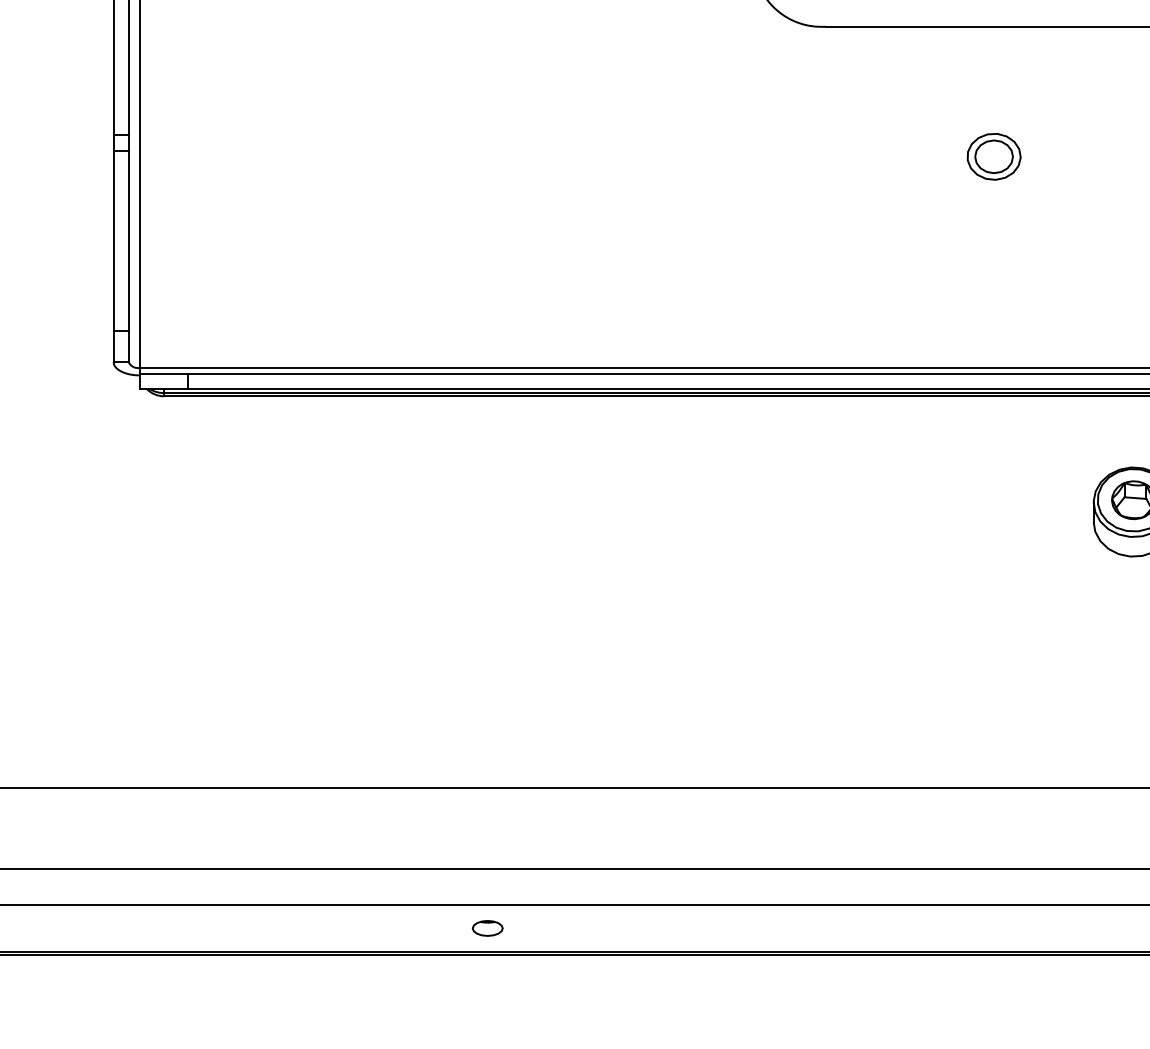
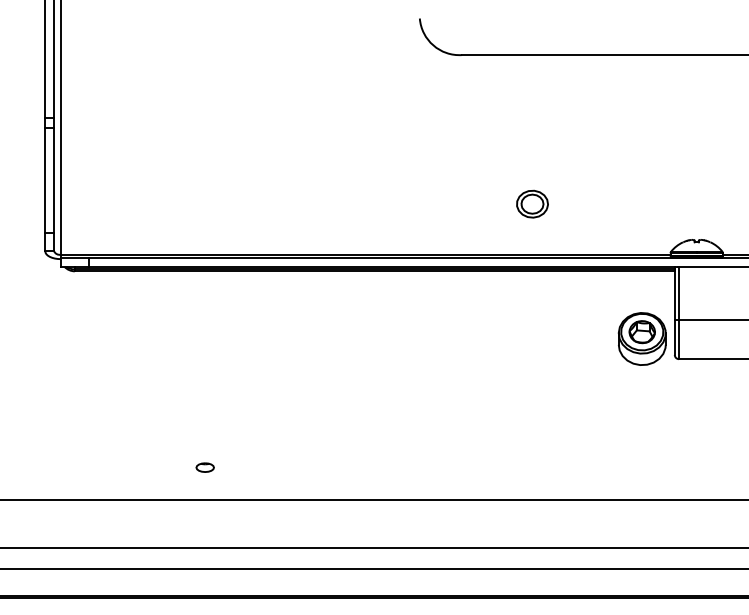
part: (994, 155) -> (532, 203), moved
part: (486, 928) -> (204, 467), moved

